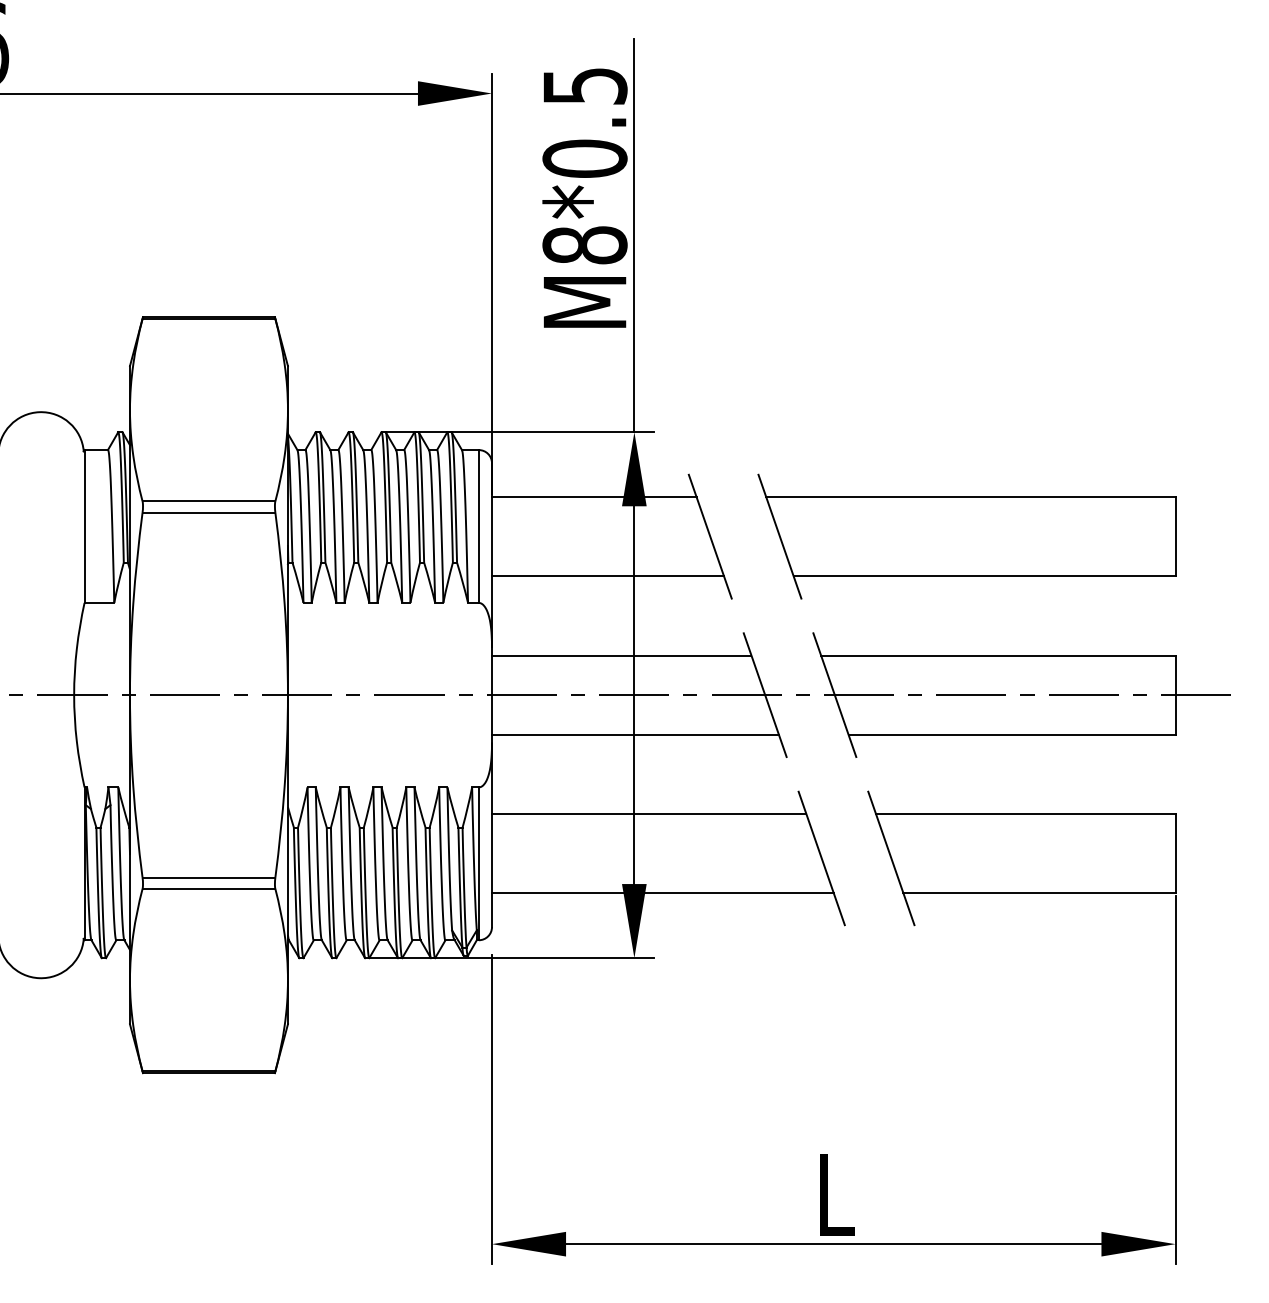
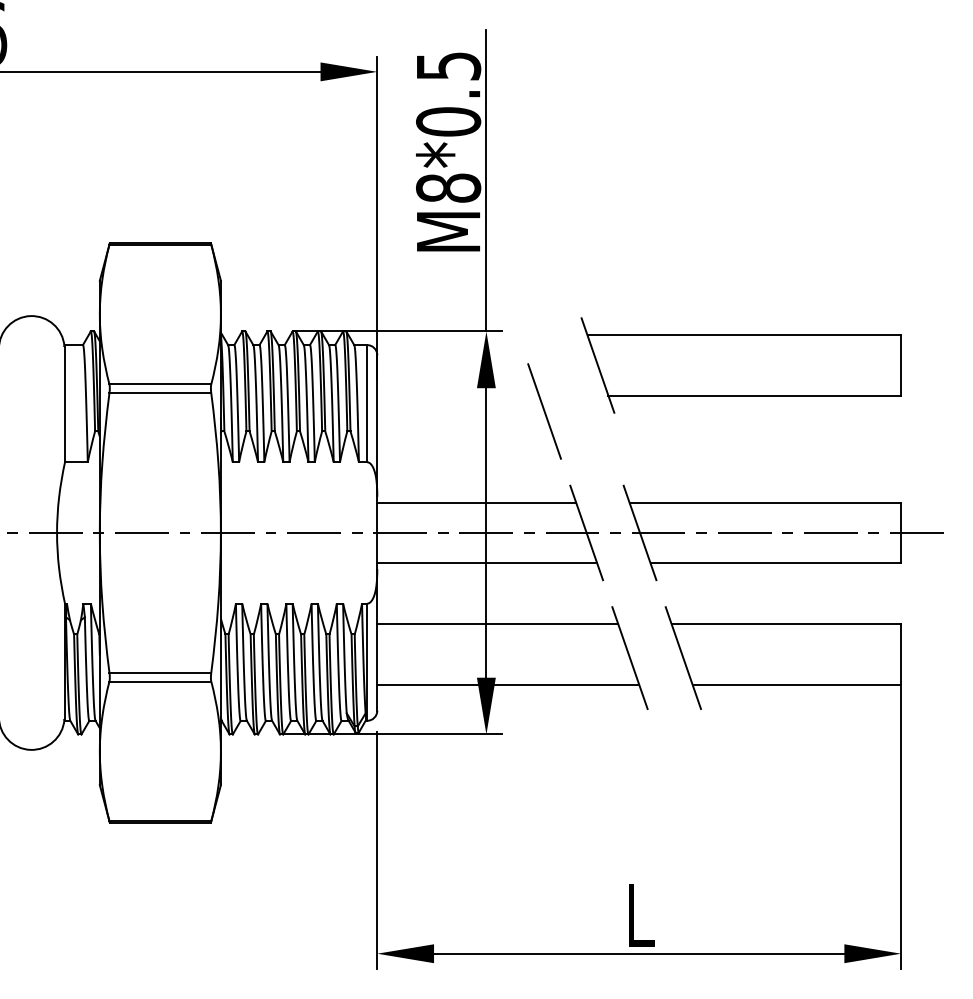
line: (594, 497) -> (455, 381), removed
part: (966, 536) -> (740, 365), moved
line: (607, 576) -> (465, 442), removed

